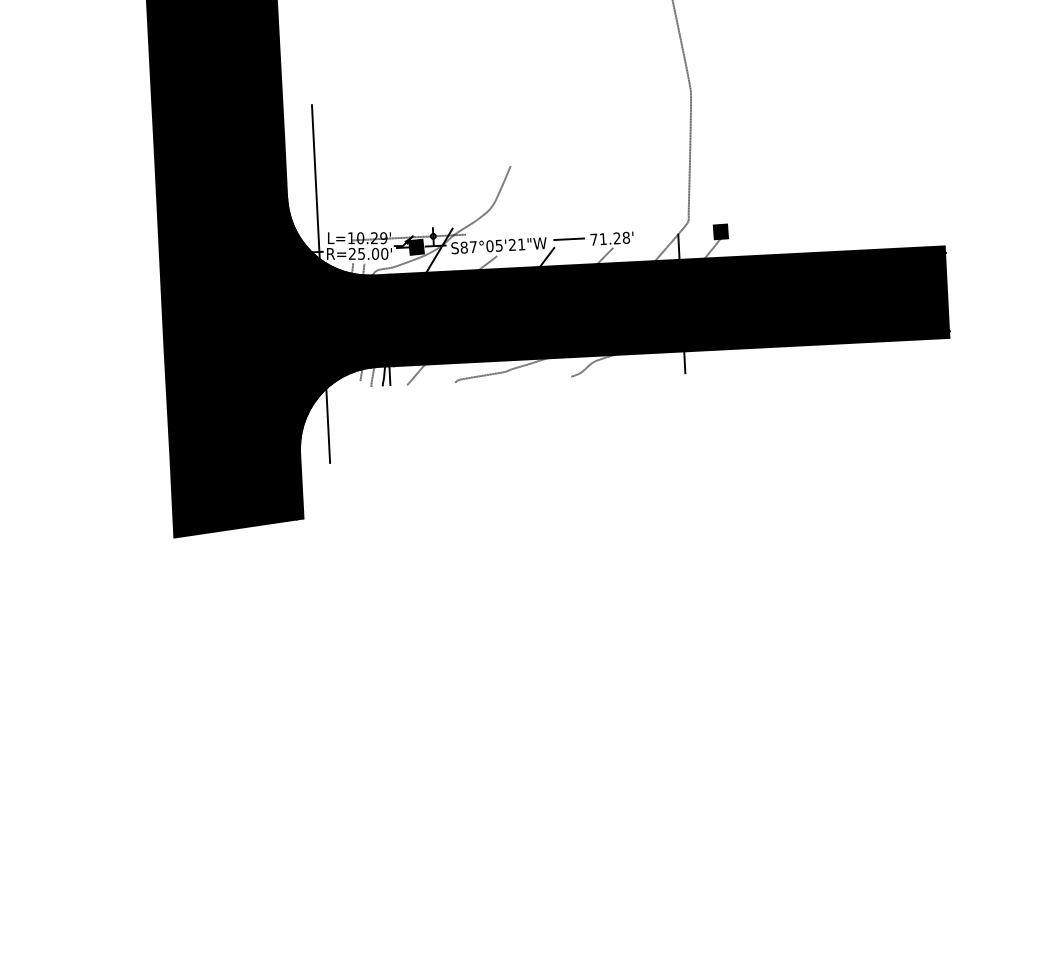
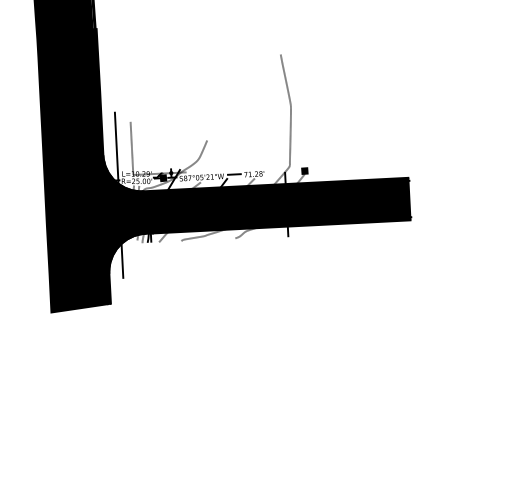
line: (347, 183) -> (131, 148), added

